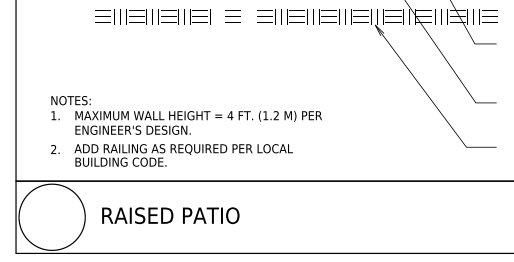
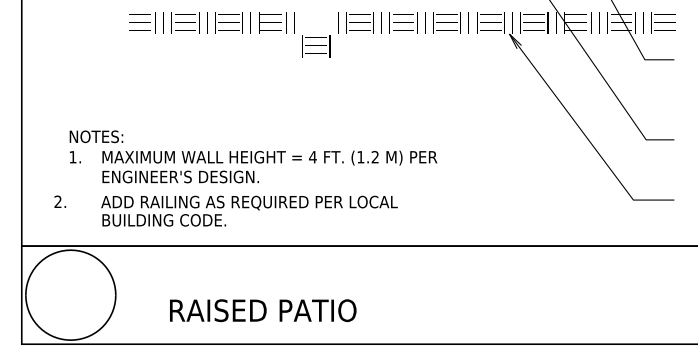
part: (232, 16) -> (315, 45), moved
text: (55, 149) -> (60, 201), moved
text: (170, 215) -> (262, 310), moved

